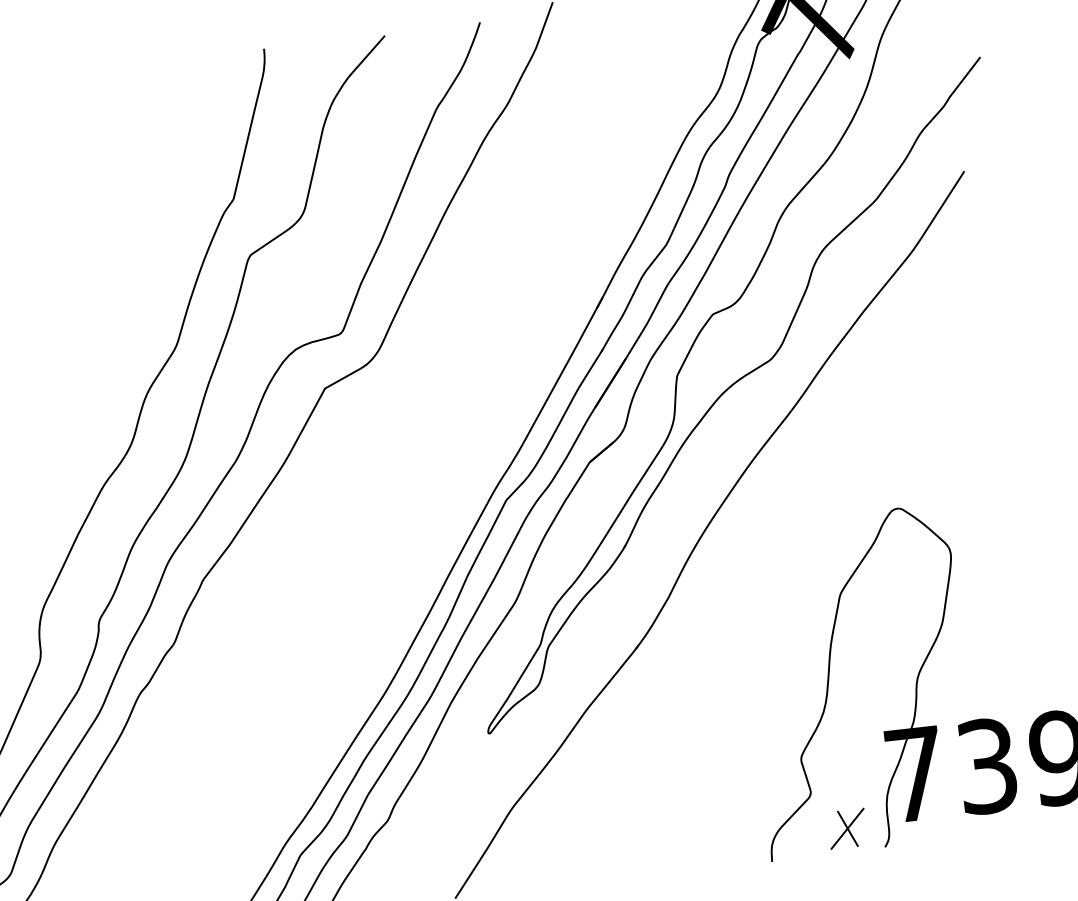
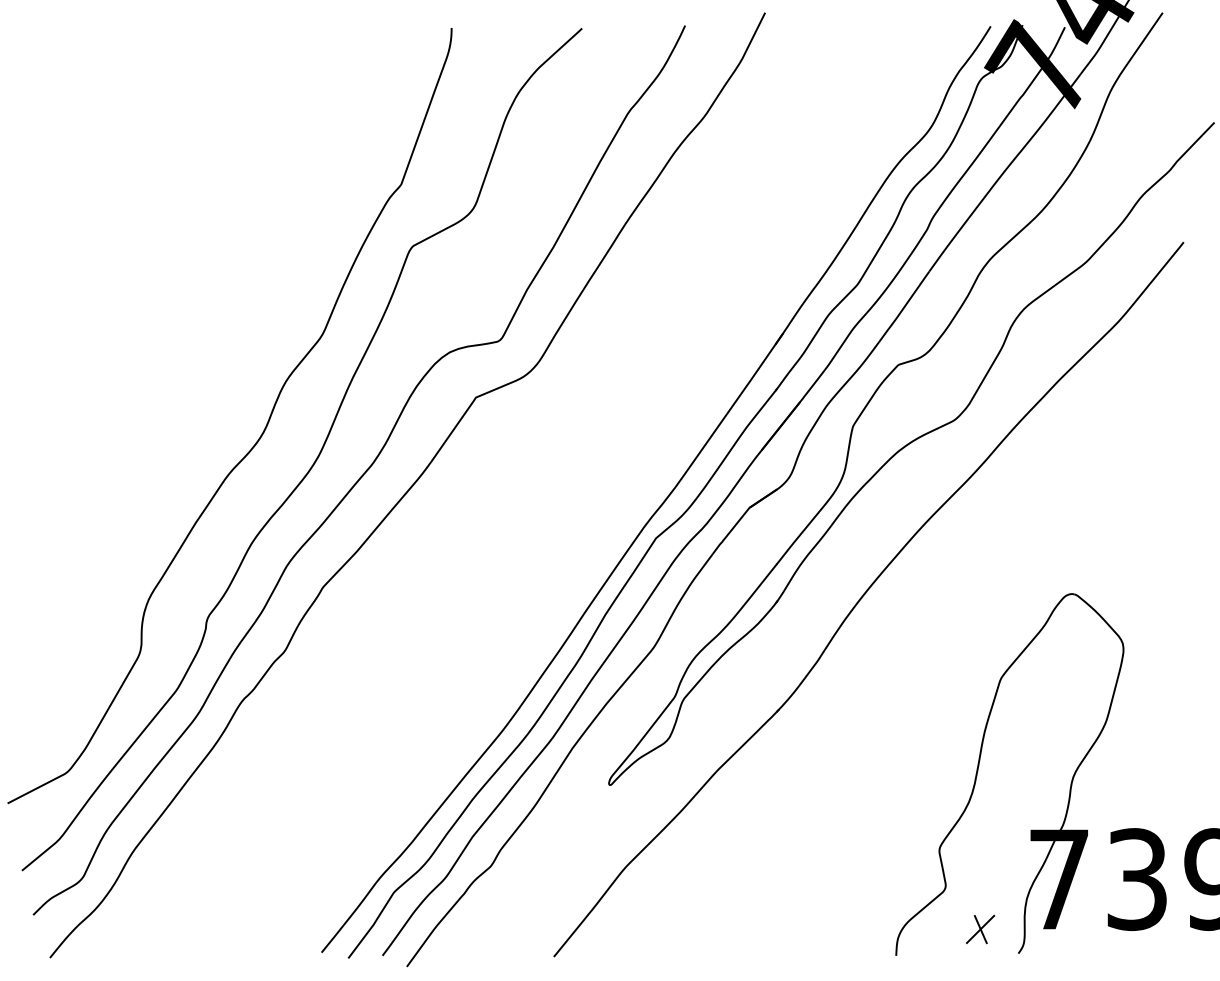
part: (847, 828) -> (980, 929), size x0.7

